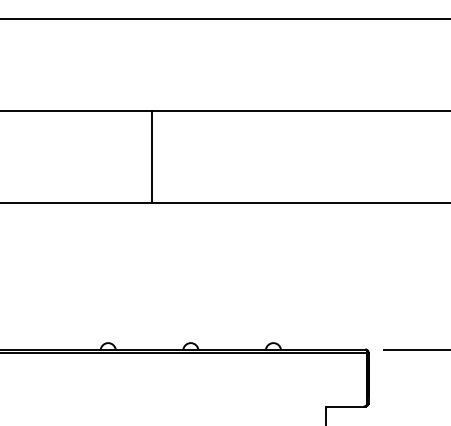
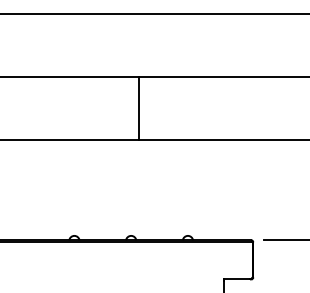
line: (152, 156) -> (138, 107), moved

